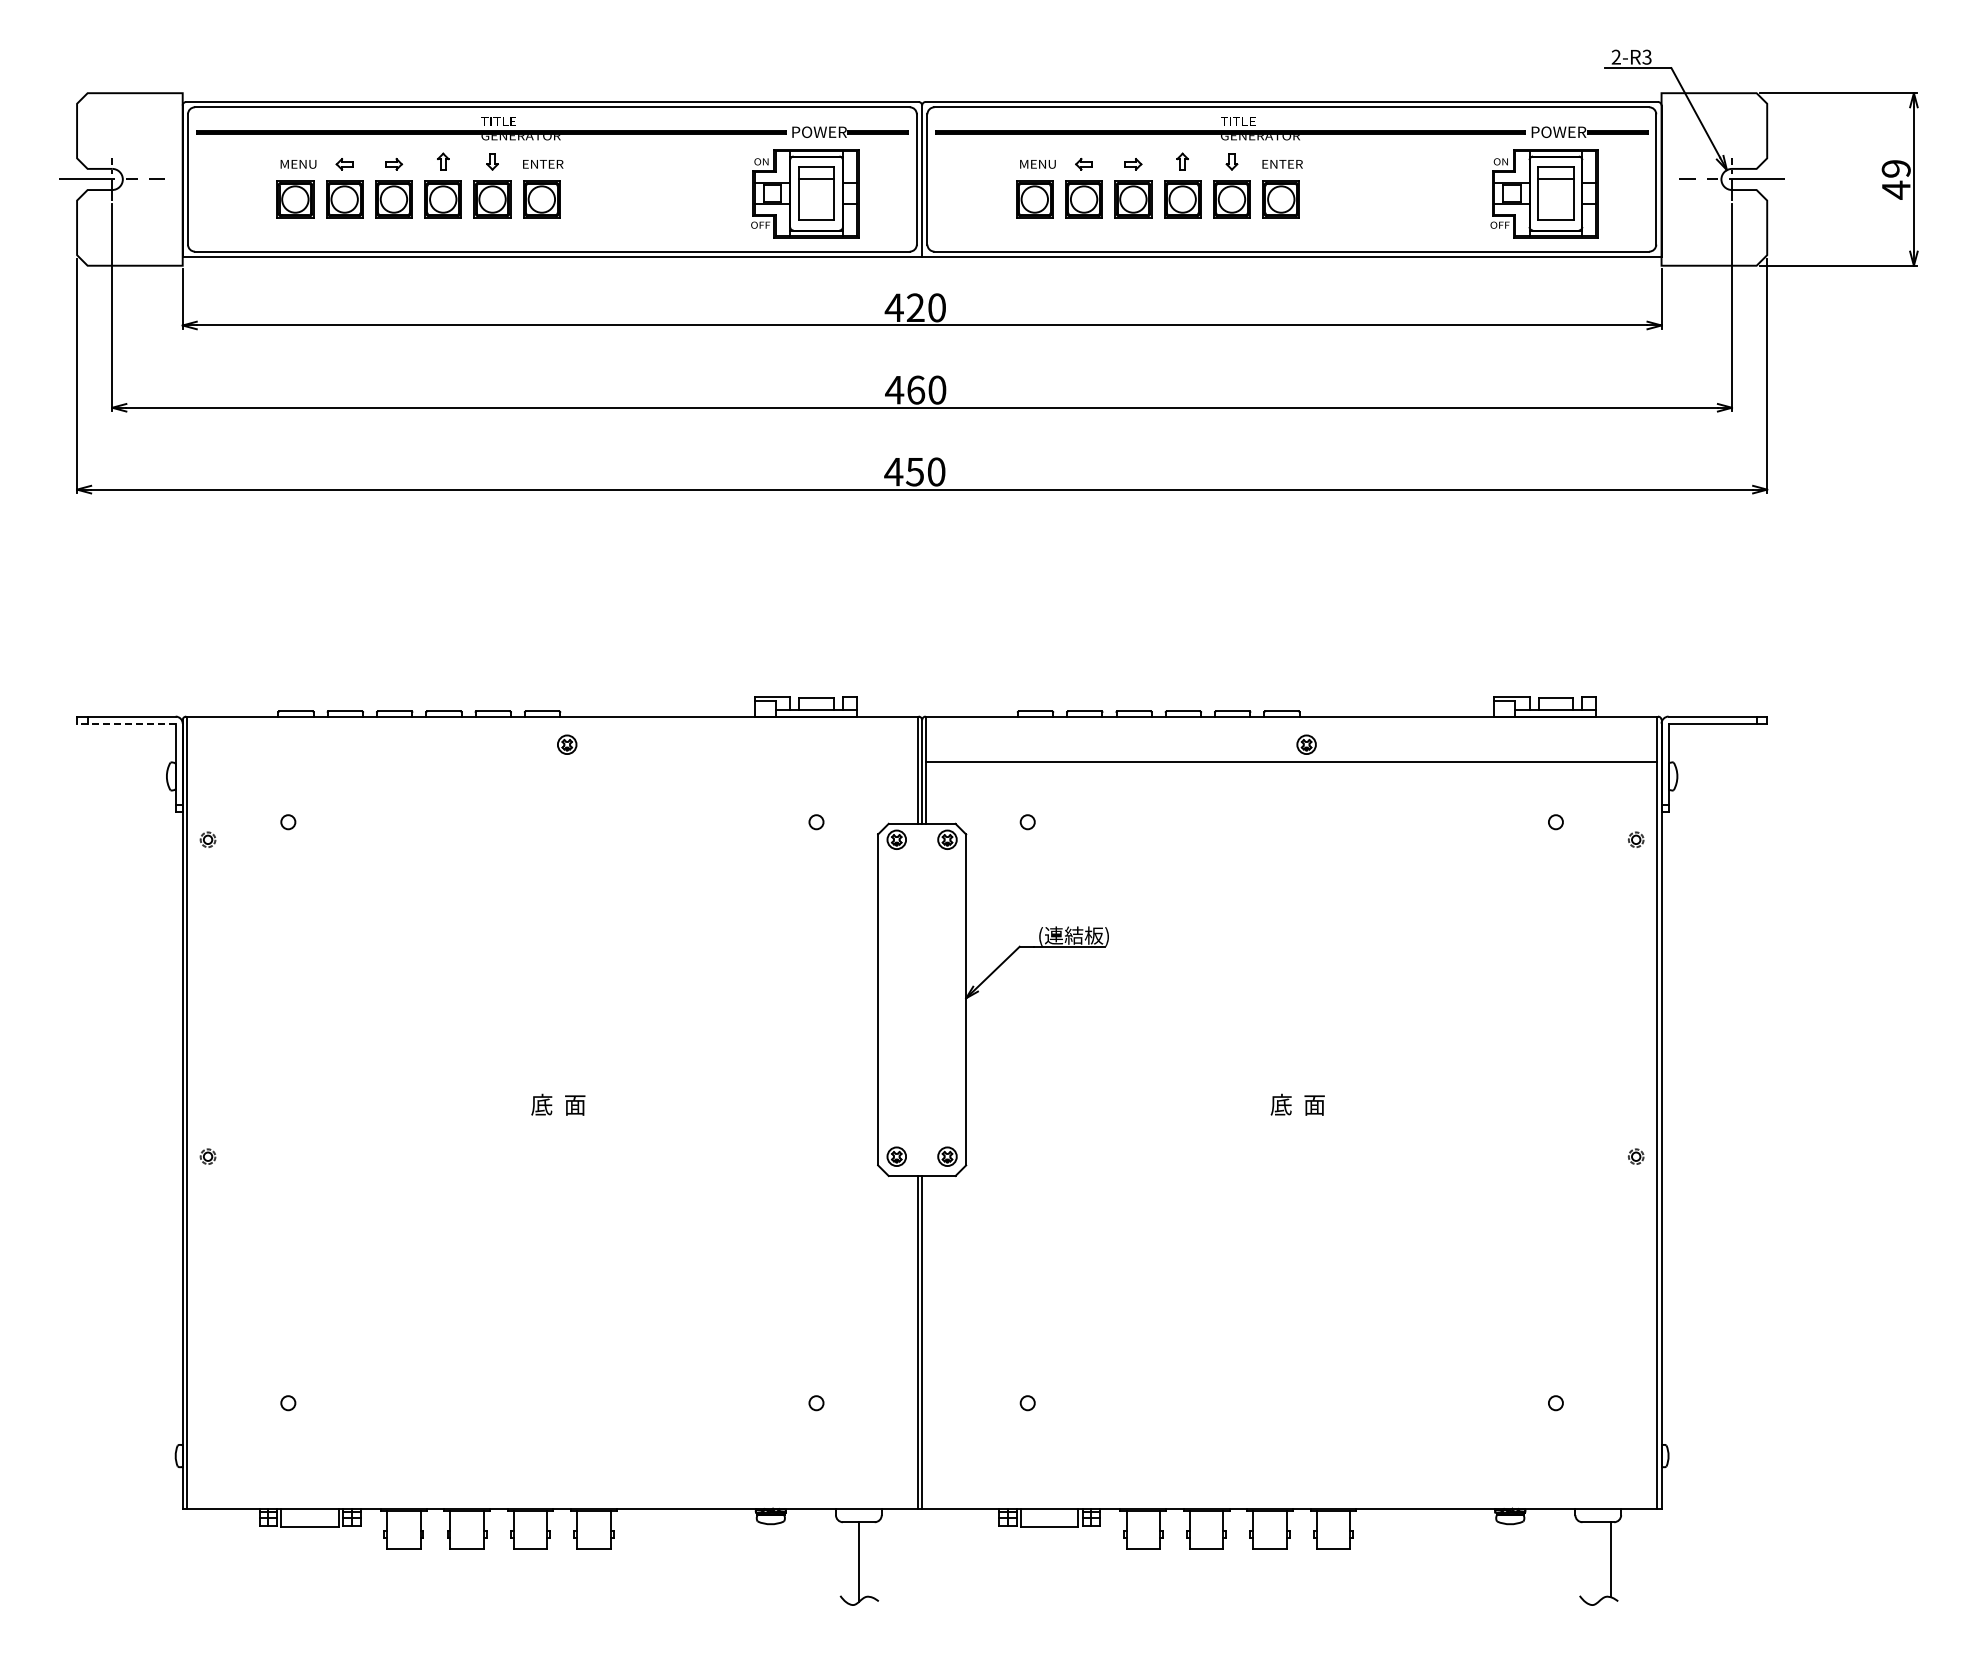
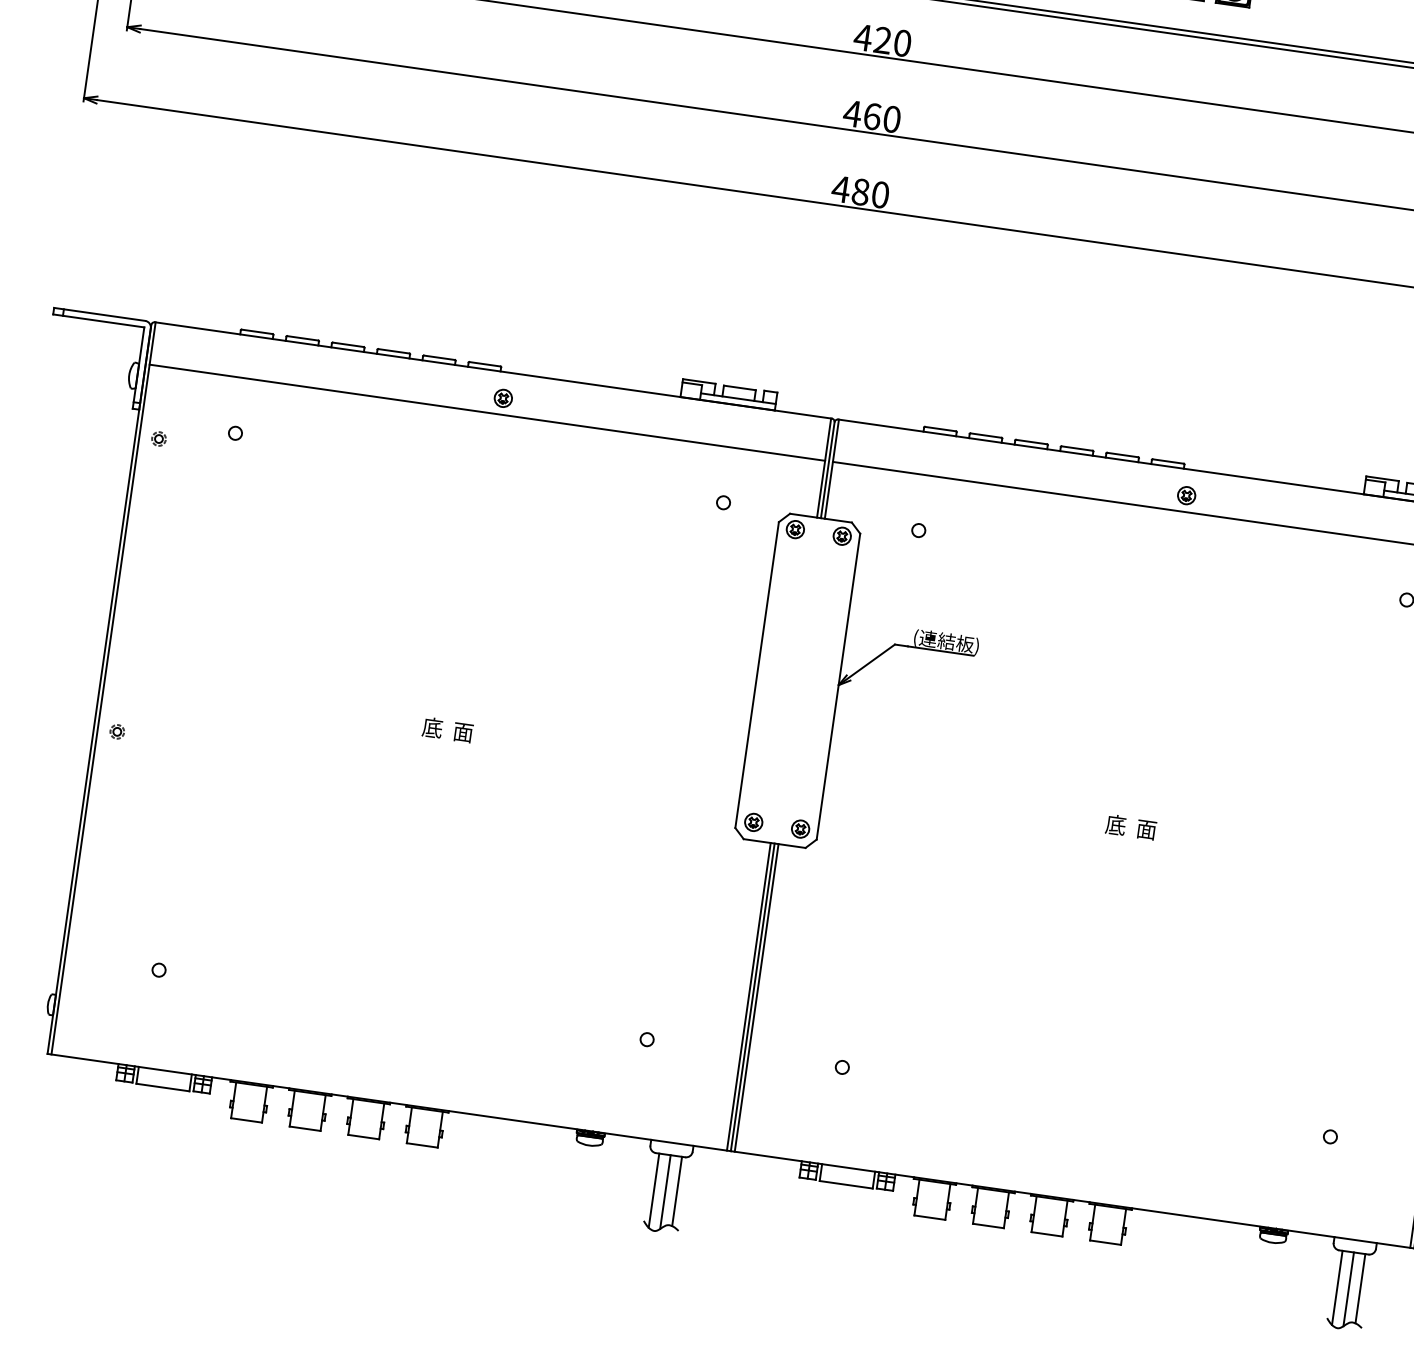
text: (915, 471) -> (861, 191), 450 -> 480
line: (125, 723) -> (97, 320), dashed -> solid
line: (551, 762) -> (486, 412), added
line: (926, 1341) -> (756, 997), added
line: (871, 1559) -> (677, 1191), added
line: (846, 1562) -> (653, 1190), added
line: (1586, 1562) -> (1337, 1288), added
line: (1598, 1562) -> (1348, 1289), added

